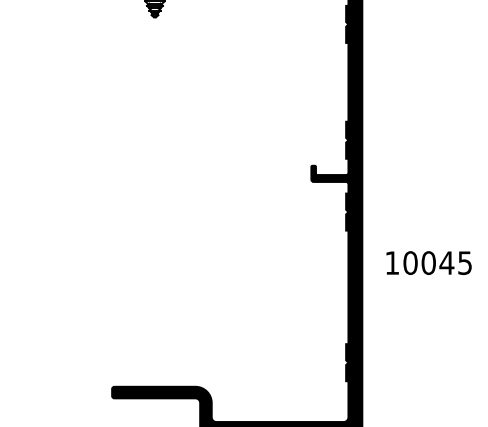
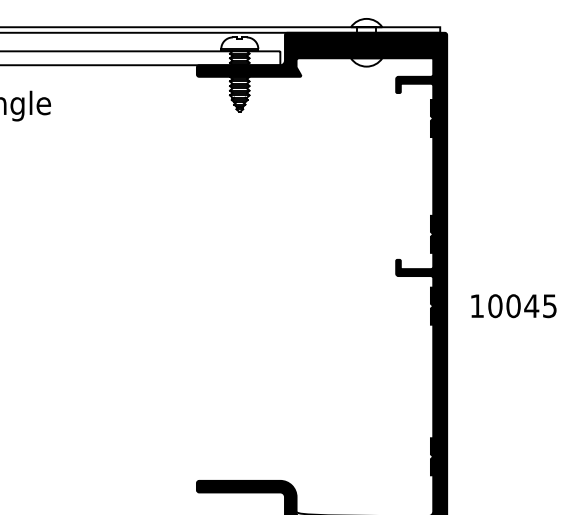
text: (428, 263) -> (513, 306), moved

